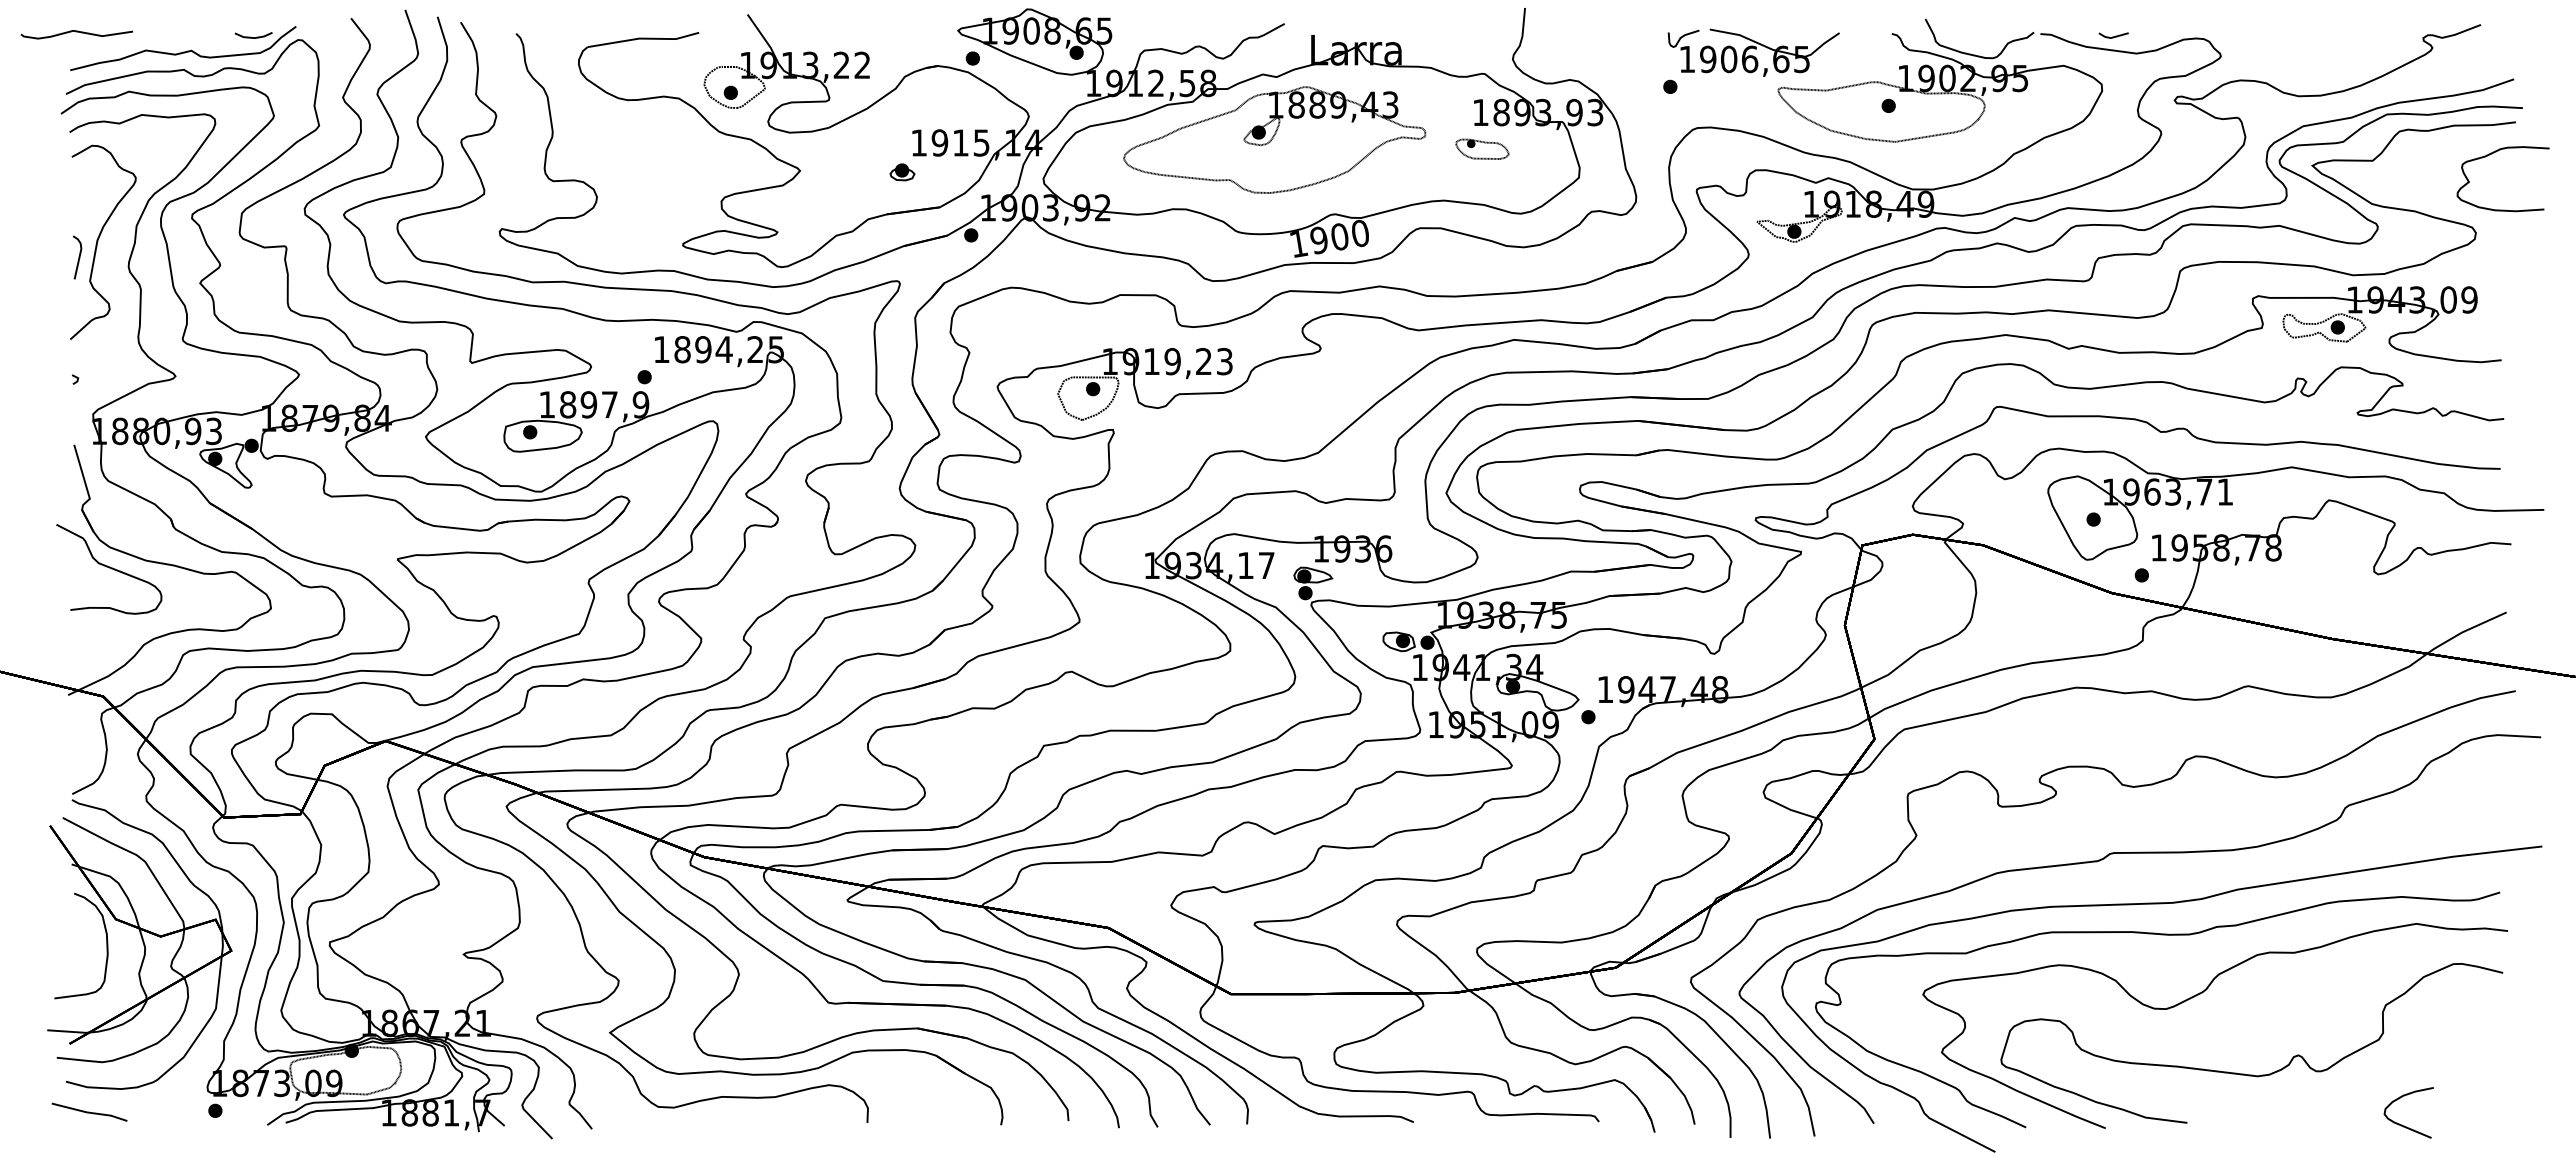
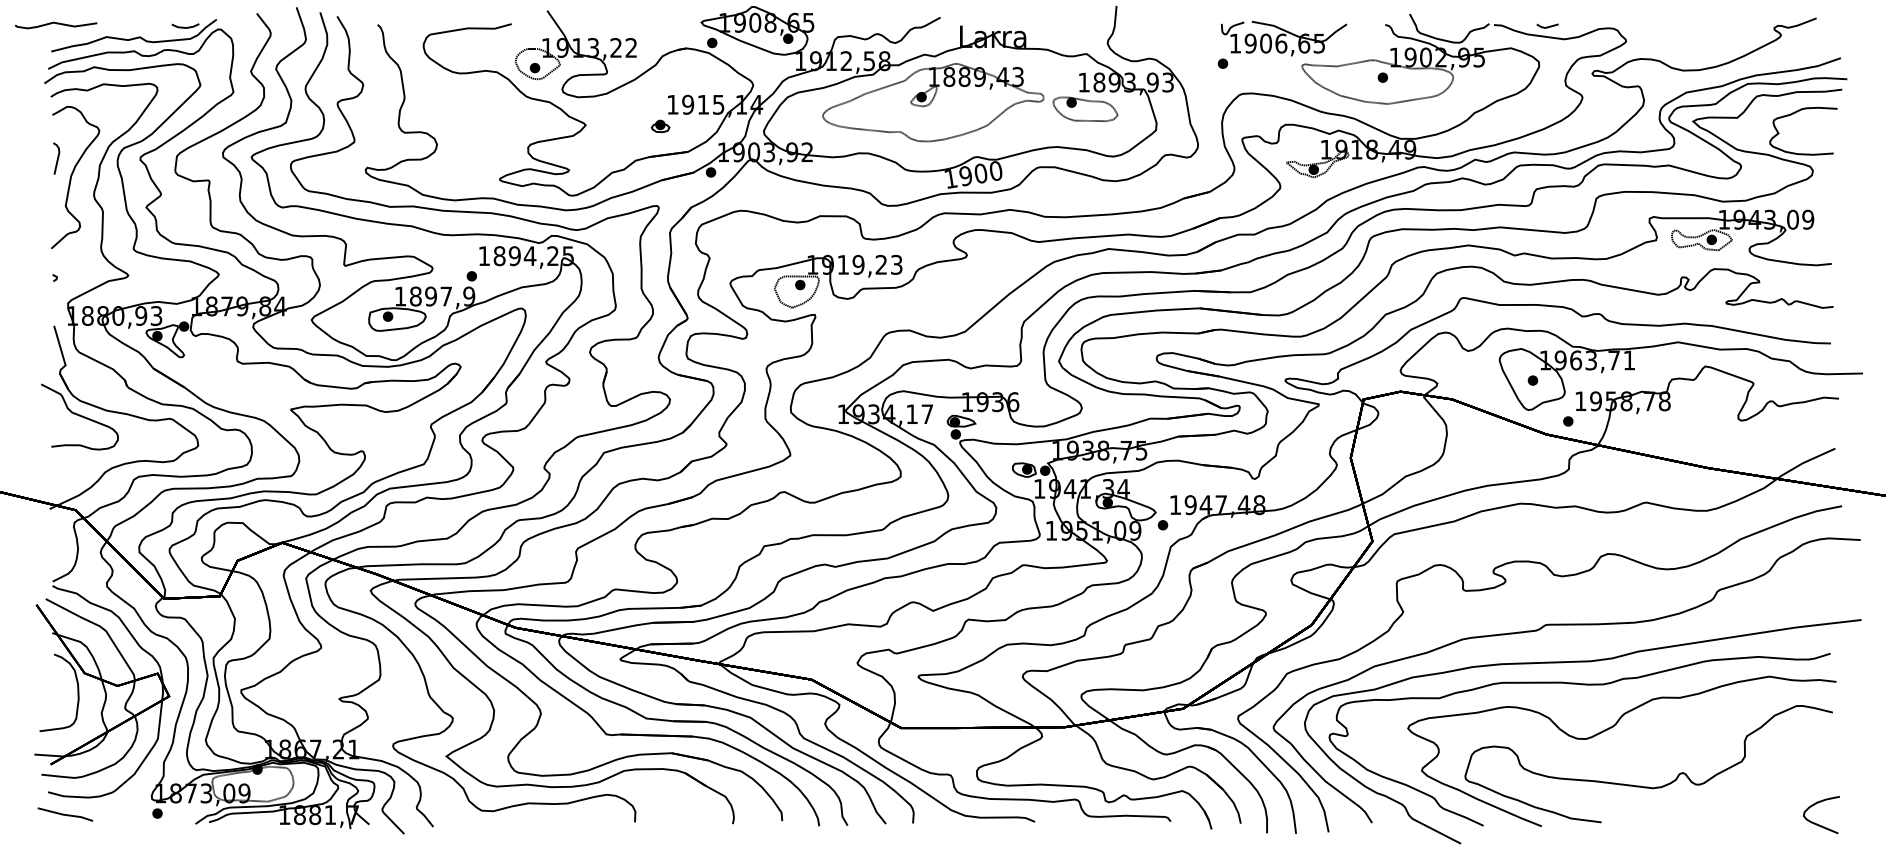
part: (1482, 149) -> (1085, 109), size x1.67
curve: (2492, 154) -> (1795, 113), moved
part: (77, 257) -> (56, 158), moved
curve: (2402, 1124) -> (1817, 823), moved

